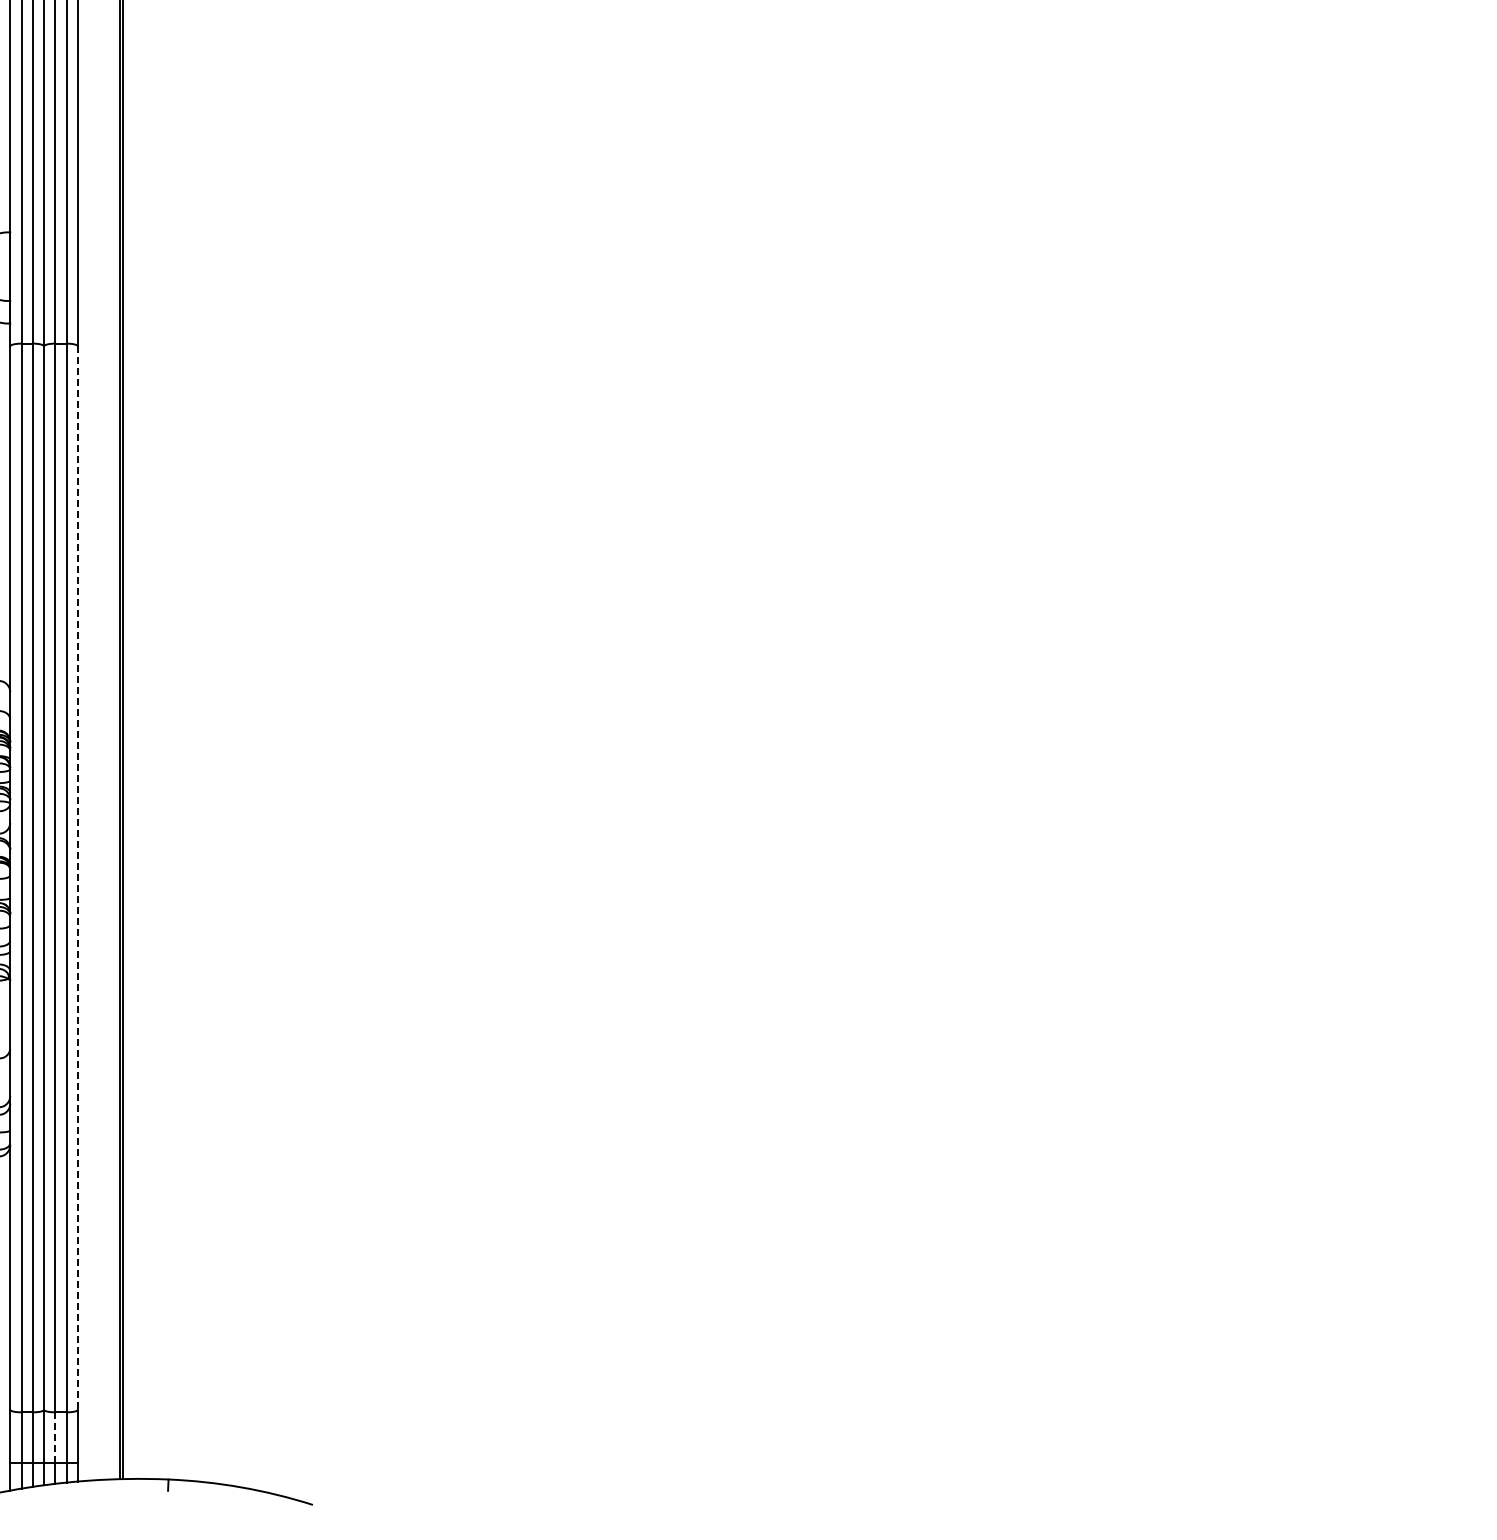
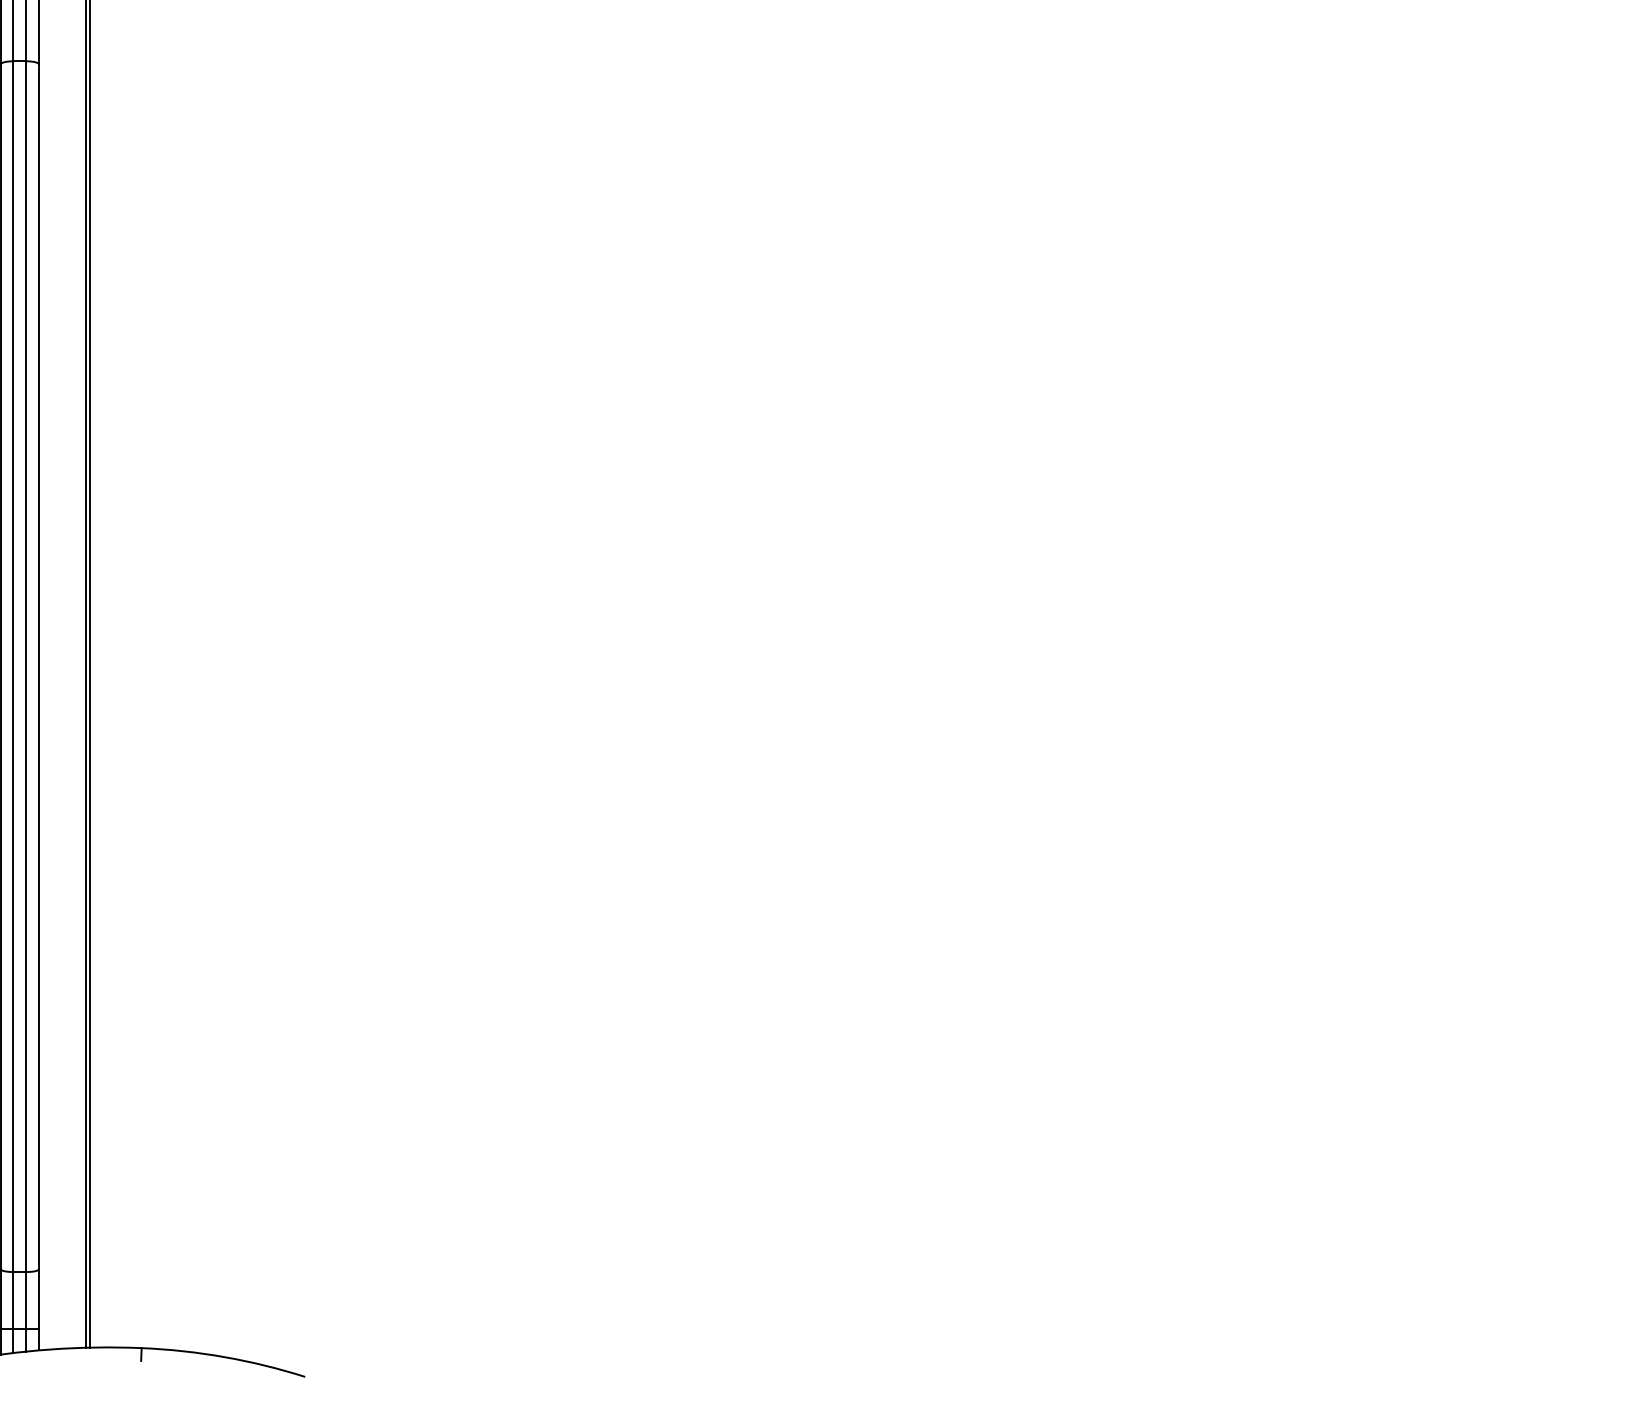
line: (77, 878) -> (38, 667), dashed -> solid
line: (55, 1438) -> (13, 1301), dashed -> solid

